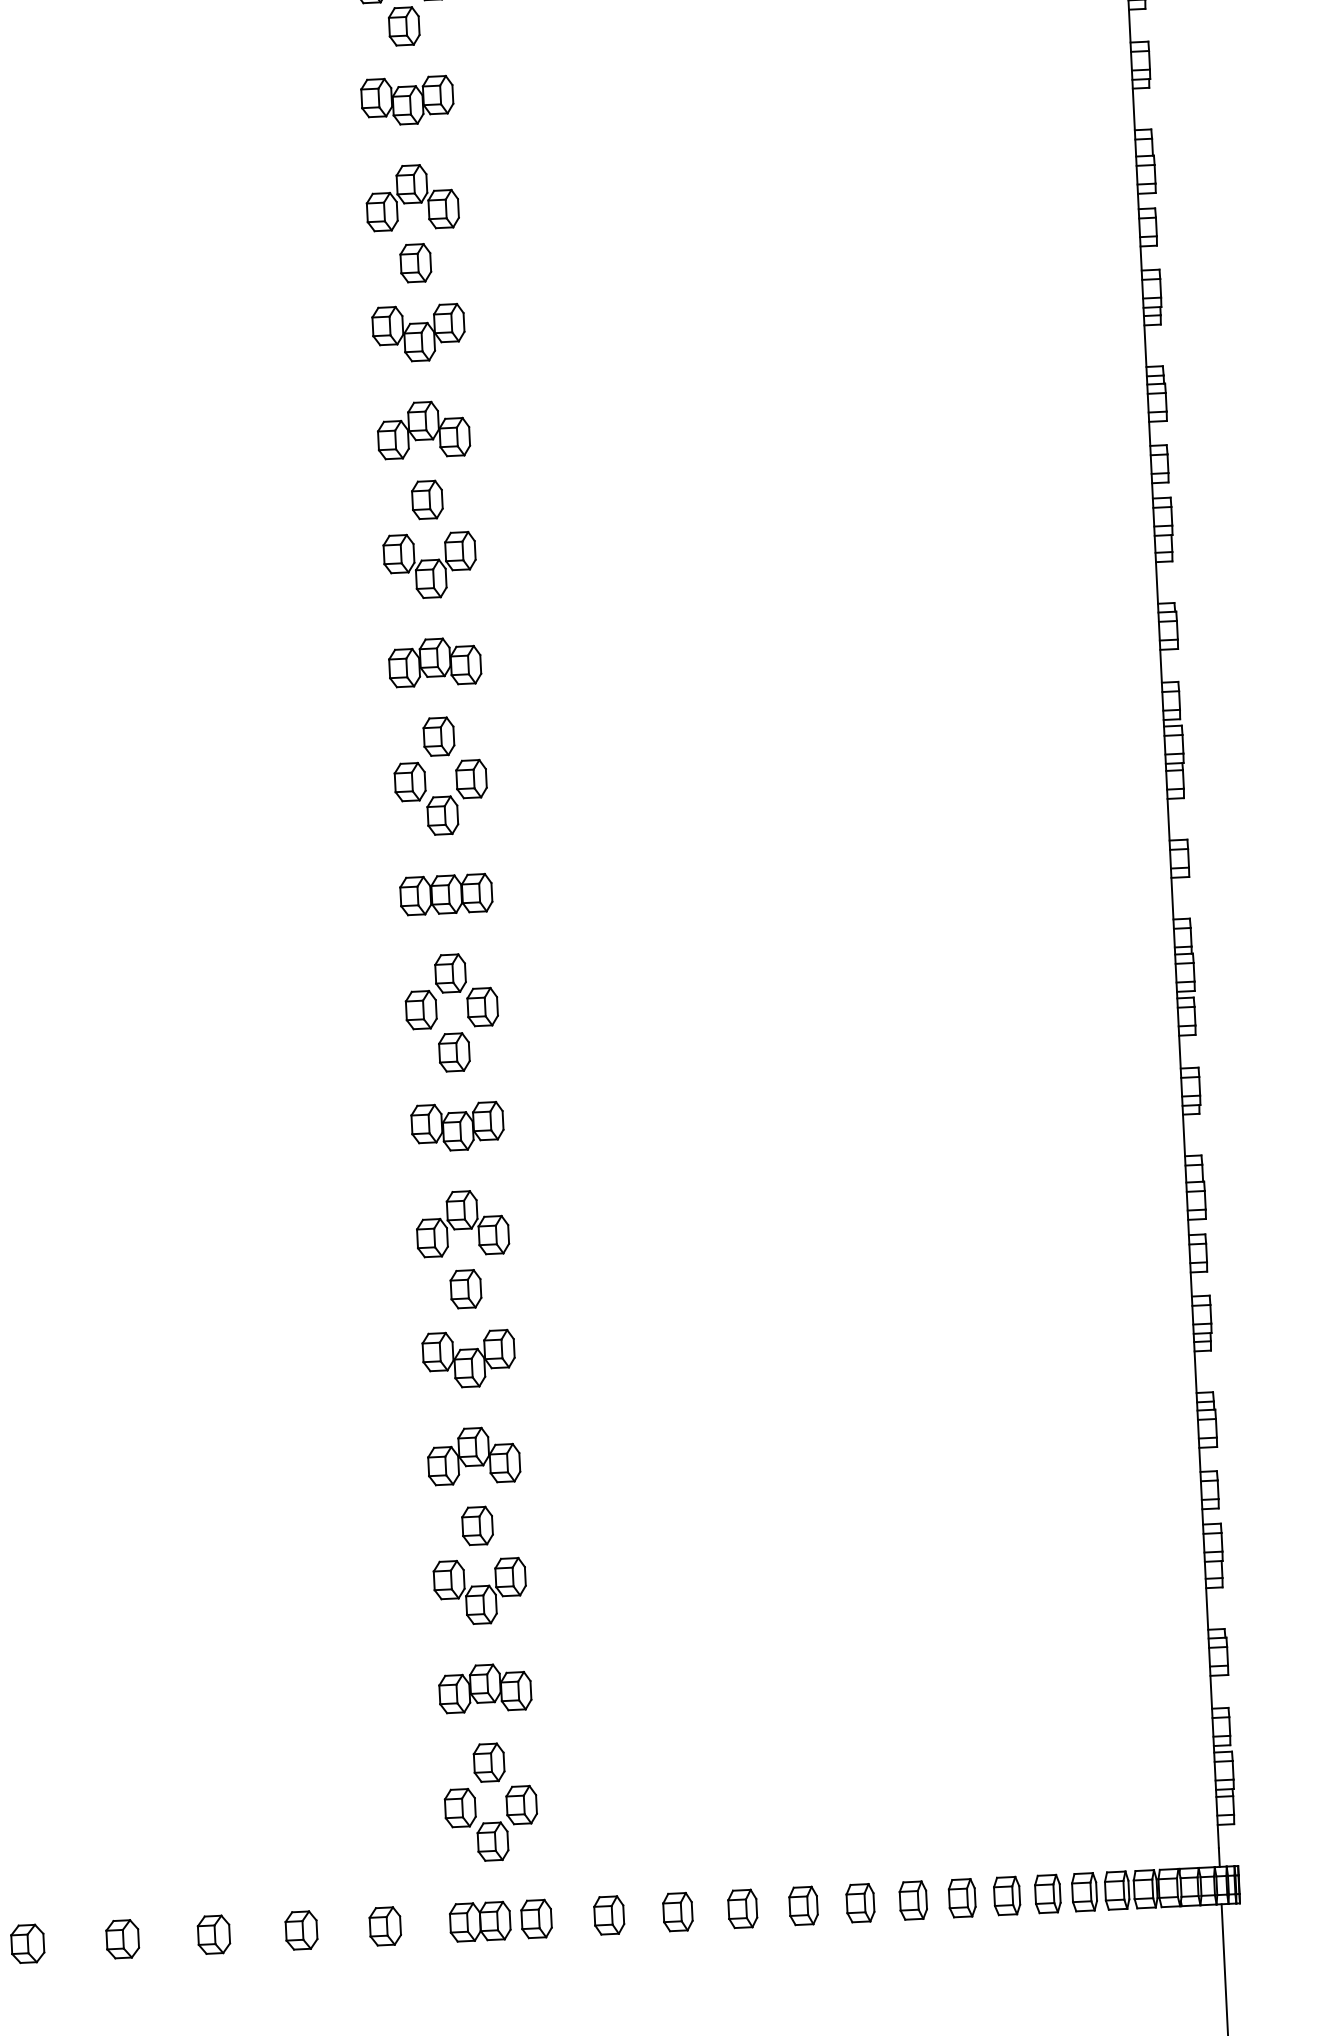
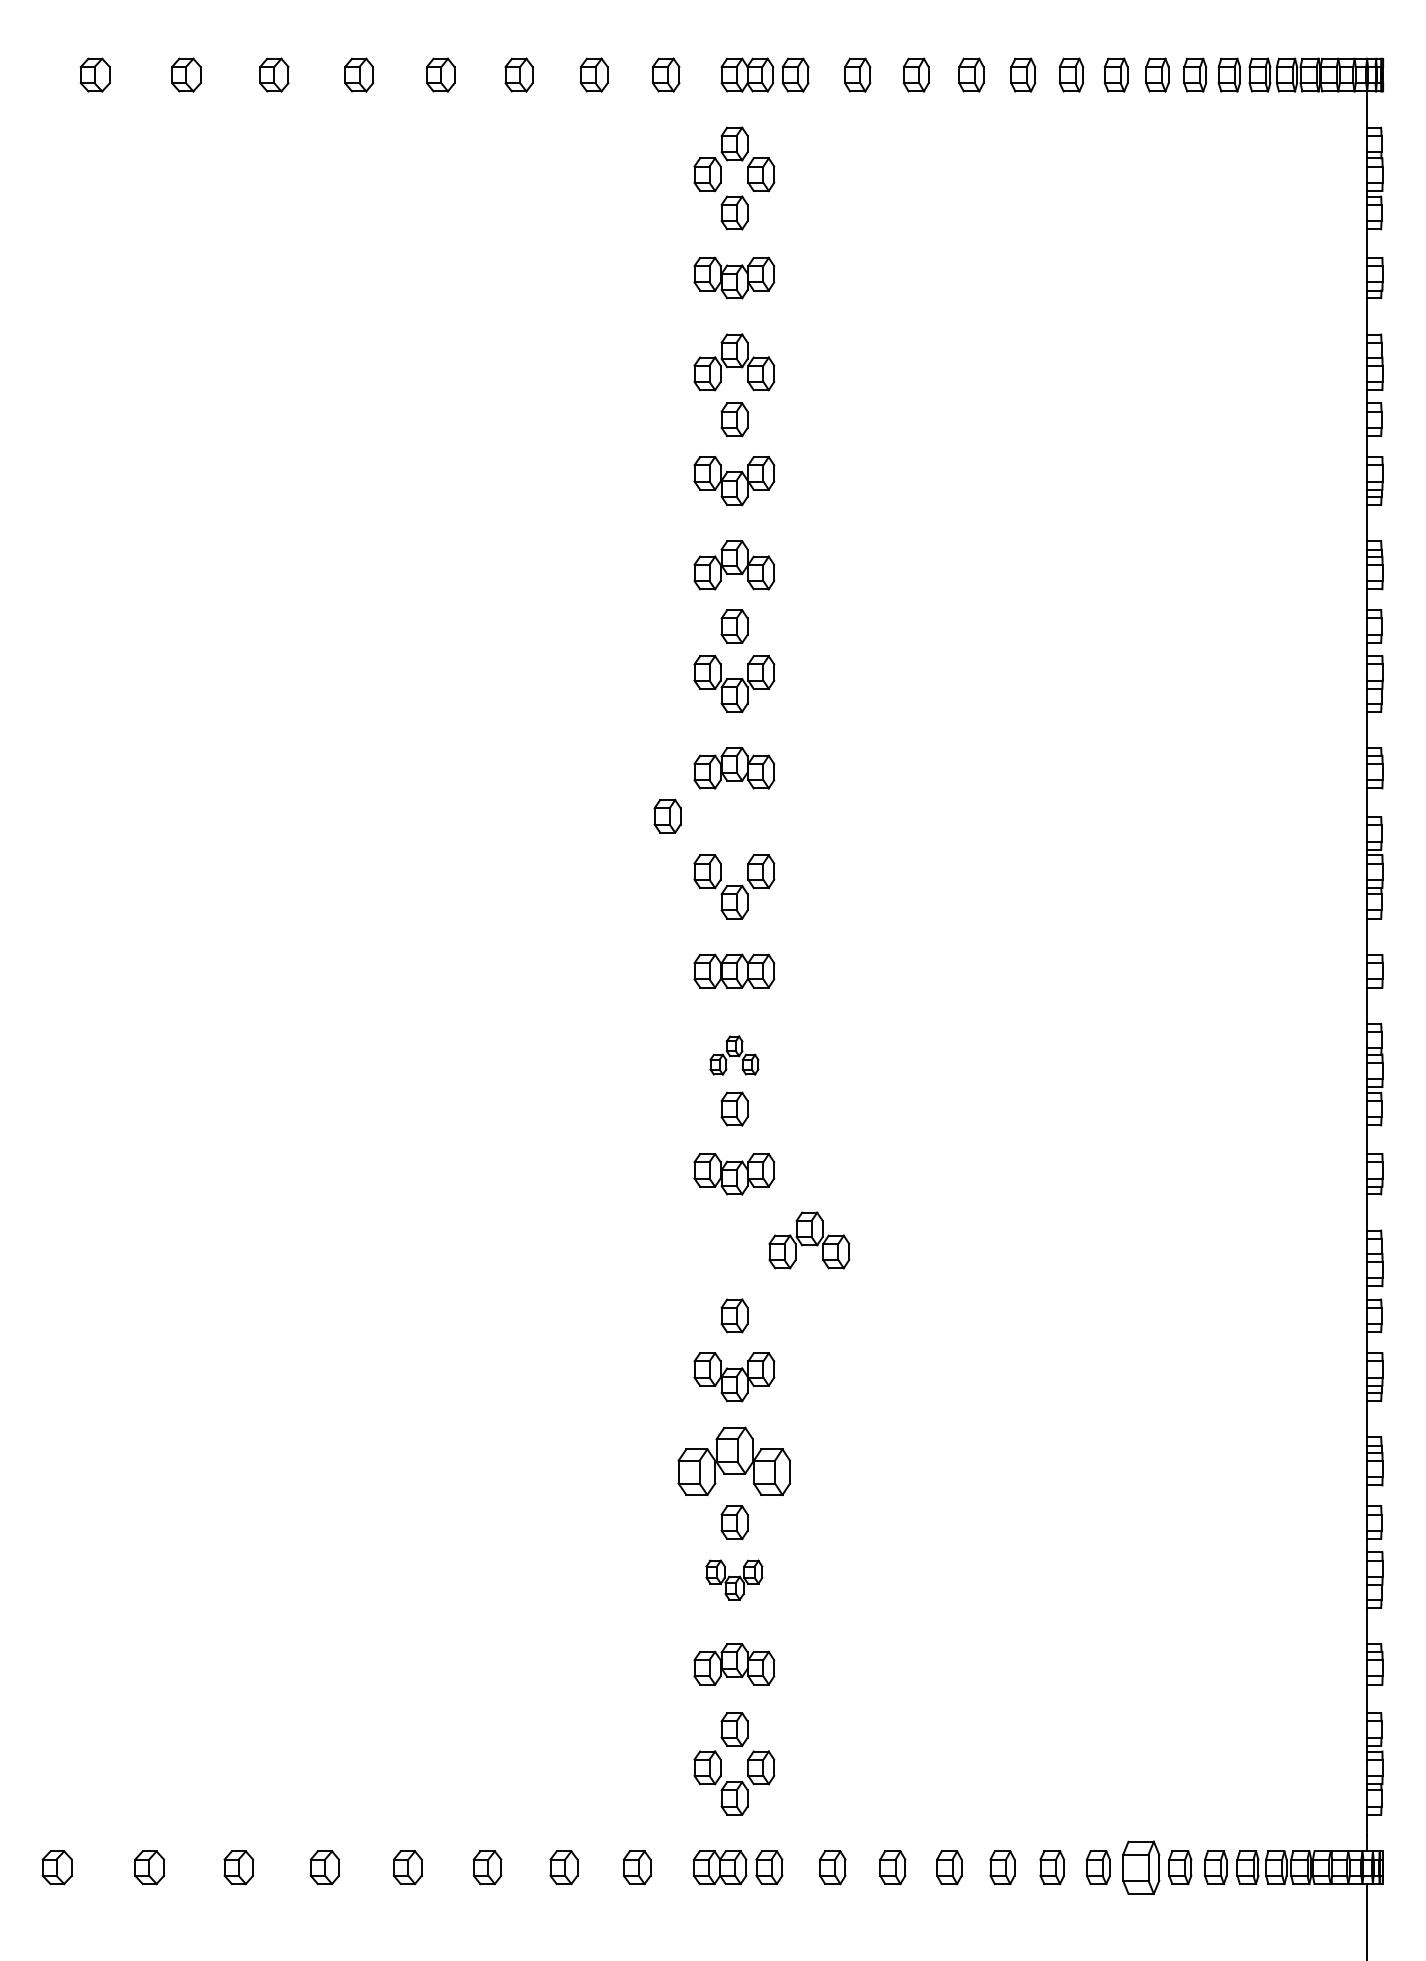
part: (438, 736) -> (667, 816), moved
part: (451, 991) -> (734, 1055), size x0.6
part: (462, 1223) -> (809, 1240), moved
part: (473, 1455) -> (734, 1461), size x1.4
part: (480, 1592) -> (734, 1580), size x0.7
part: (961, 1898) -> (1140, 1867), size x1.6

